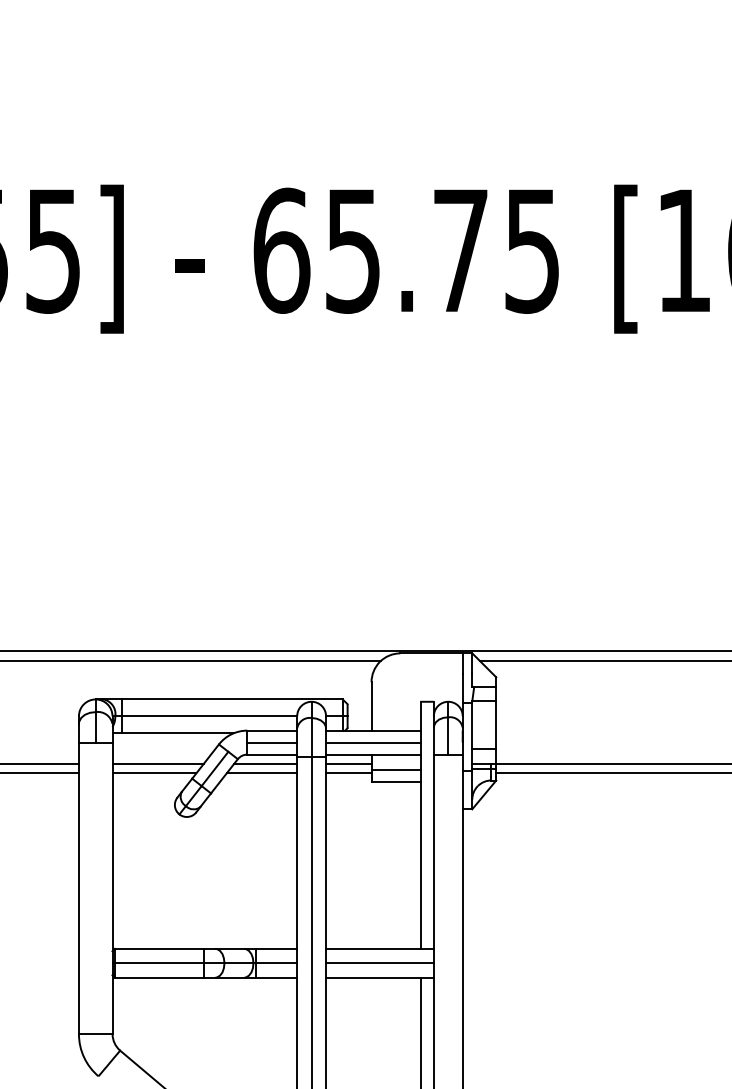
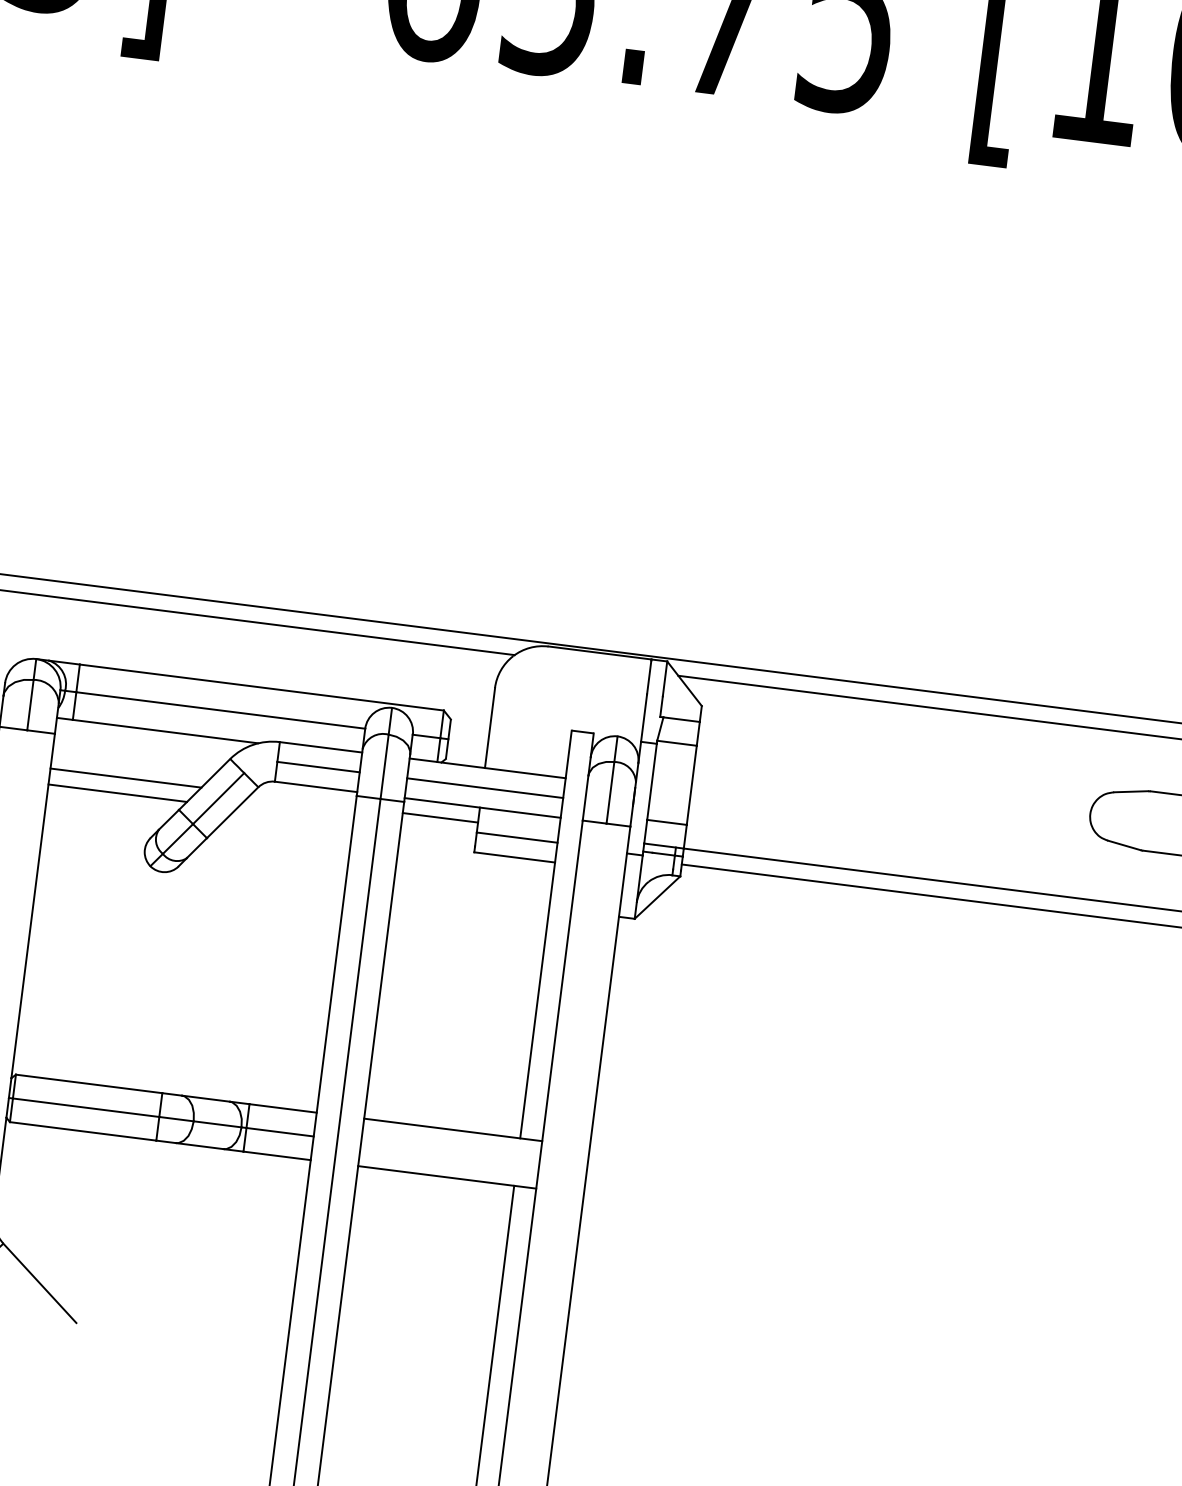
line: (265, 763) -> (303, 800), removed
line: (261, 773) -> (294, 815), removed
line: (348, 773) -> (437, 833), removed
line: (379, 963) -> (449, 1153), removed

